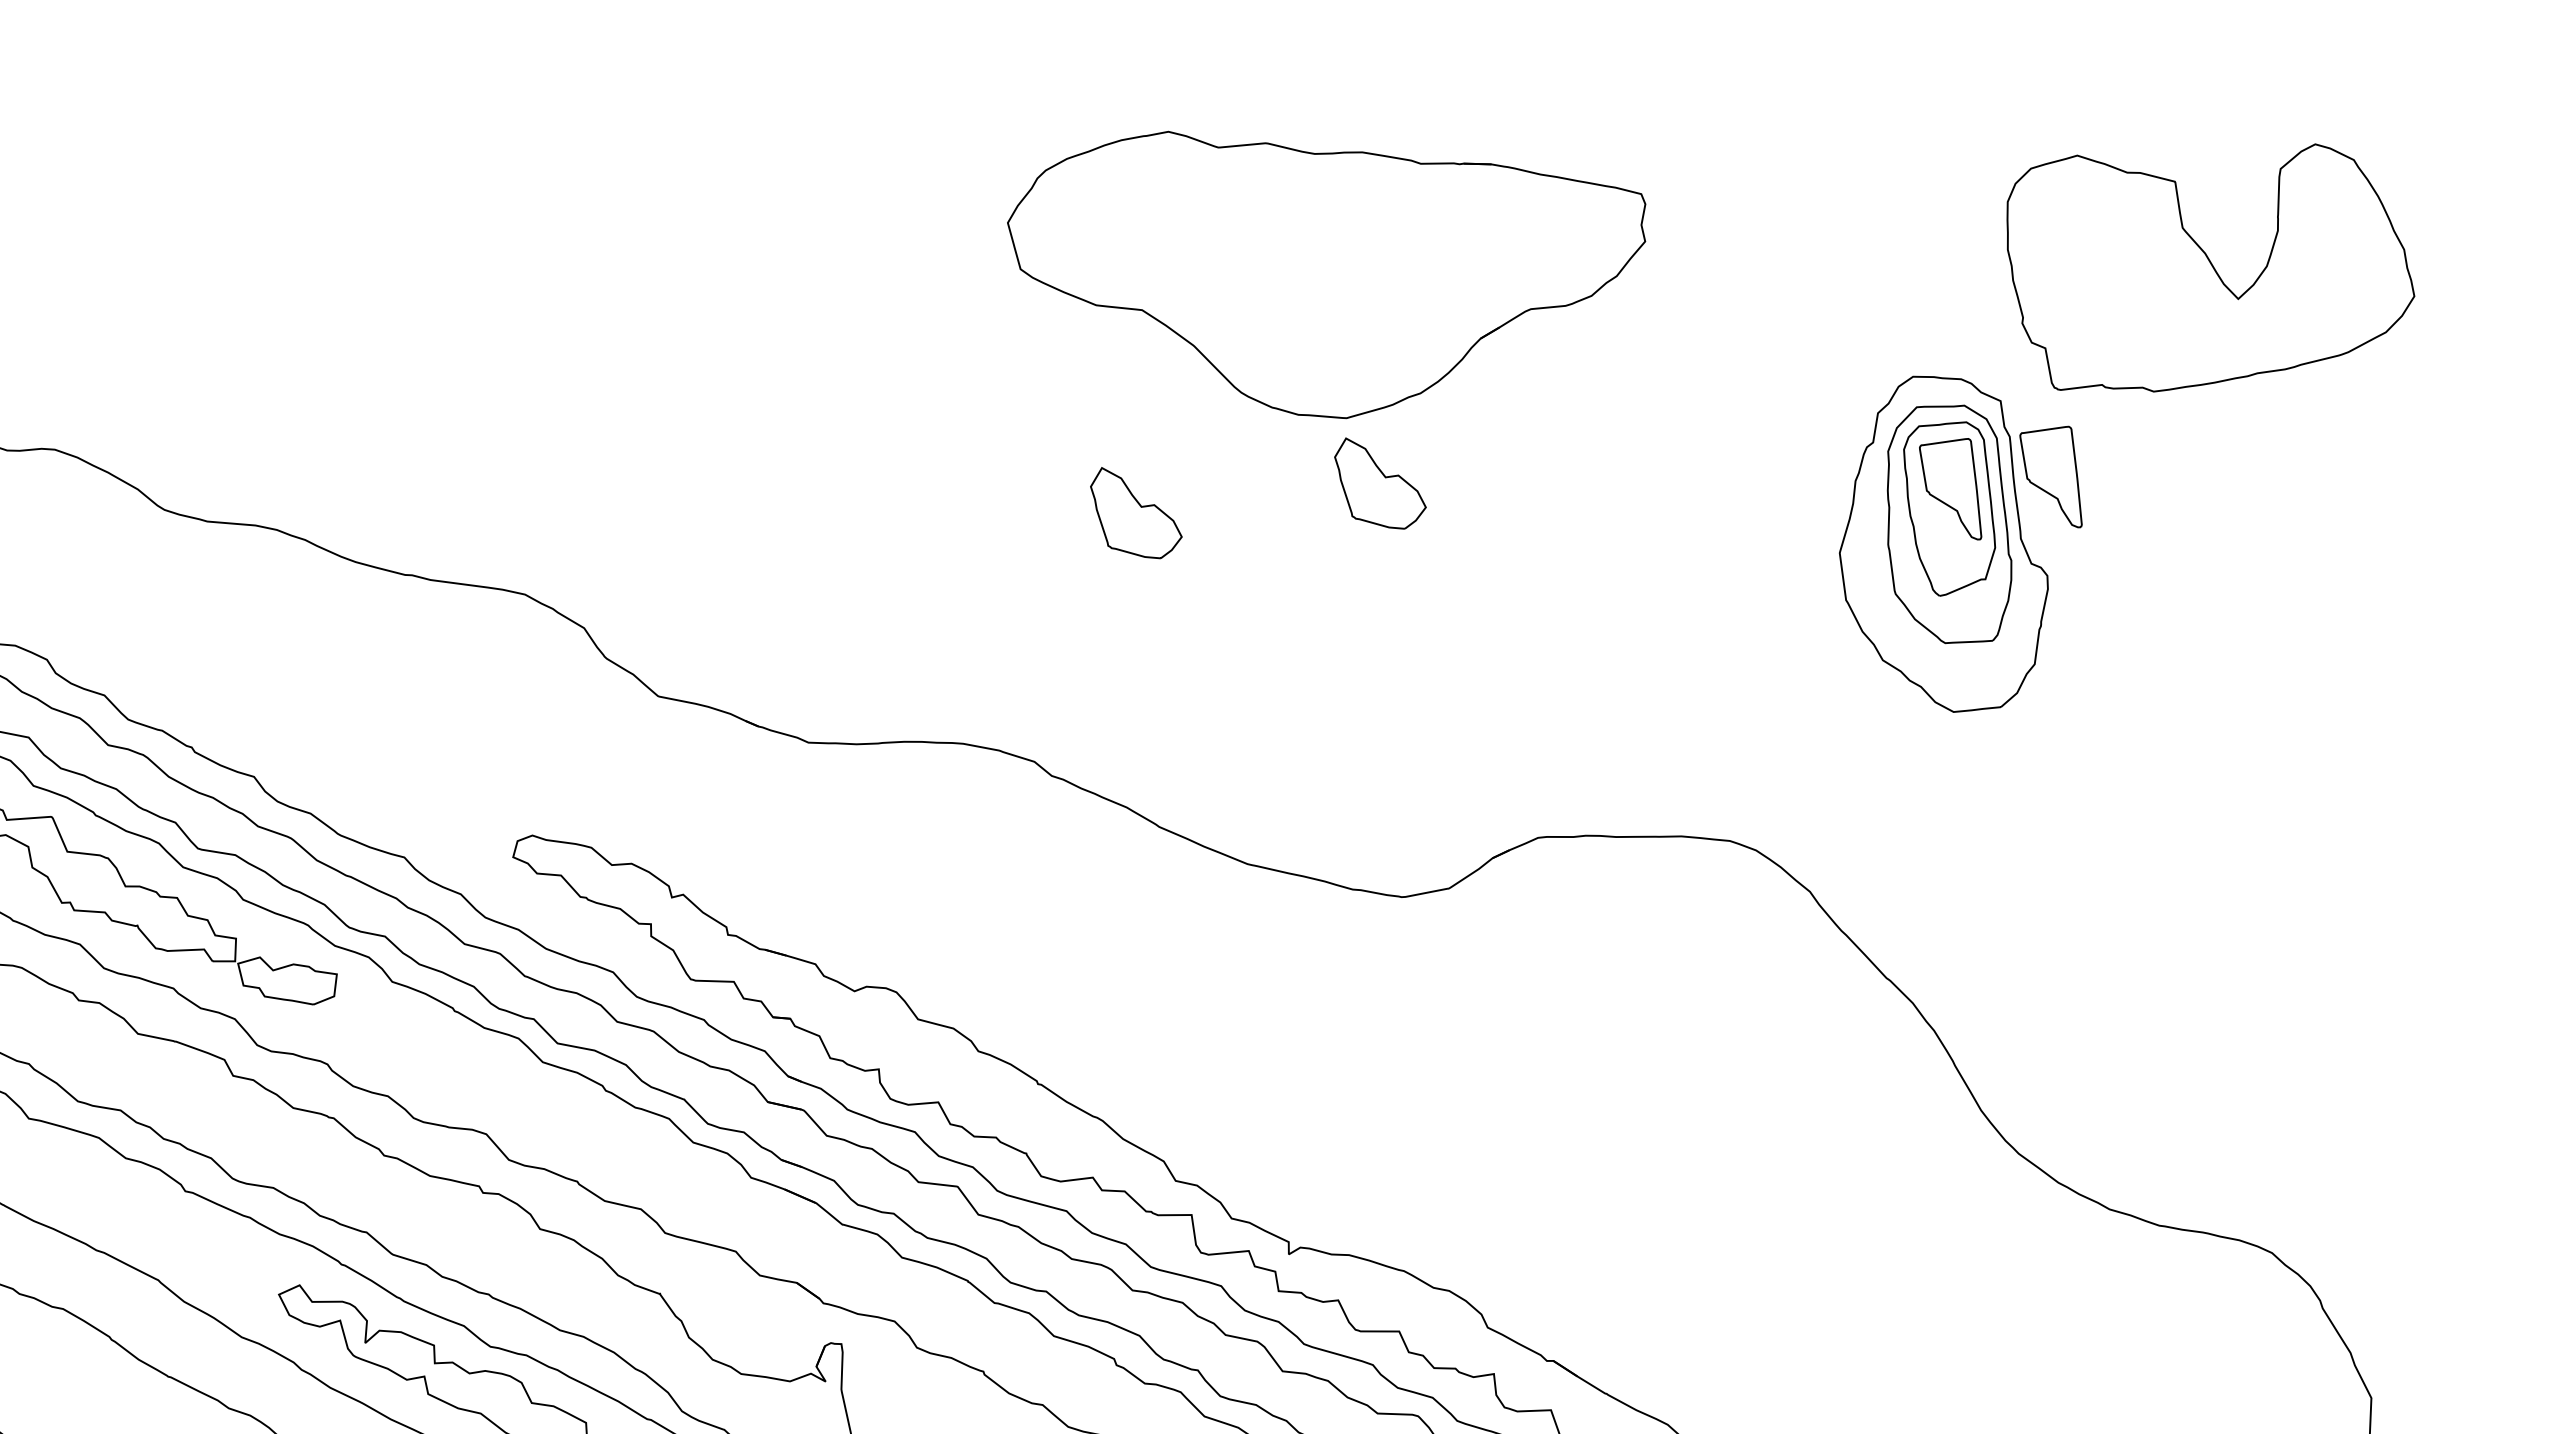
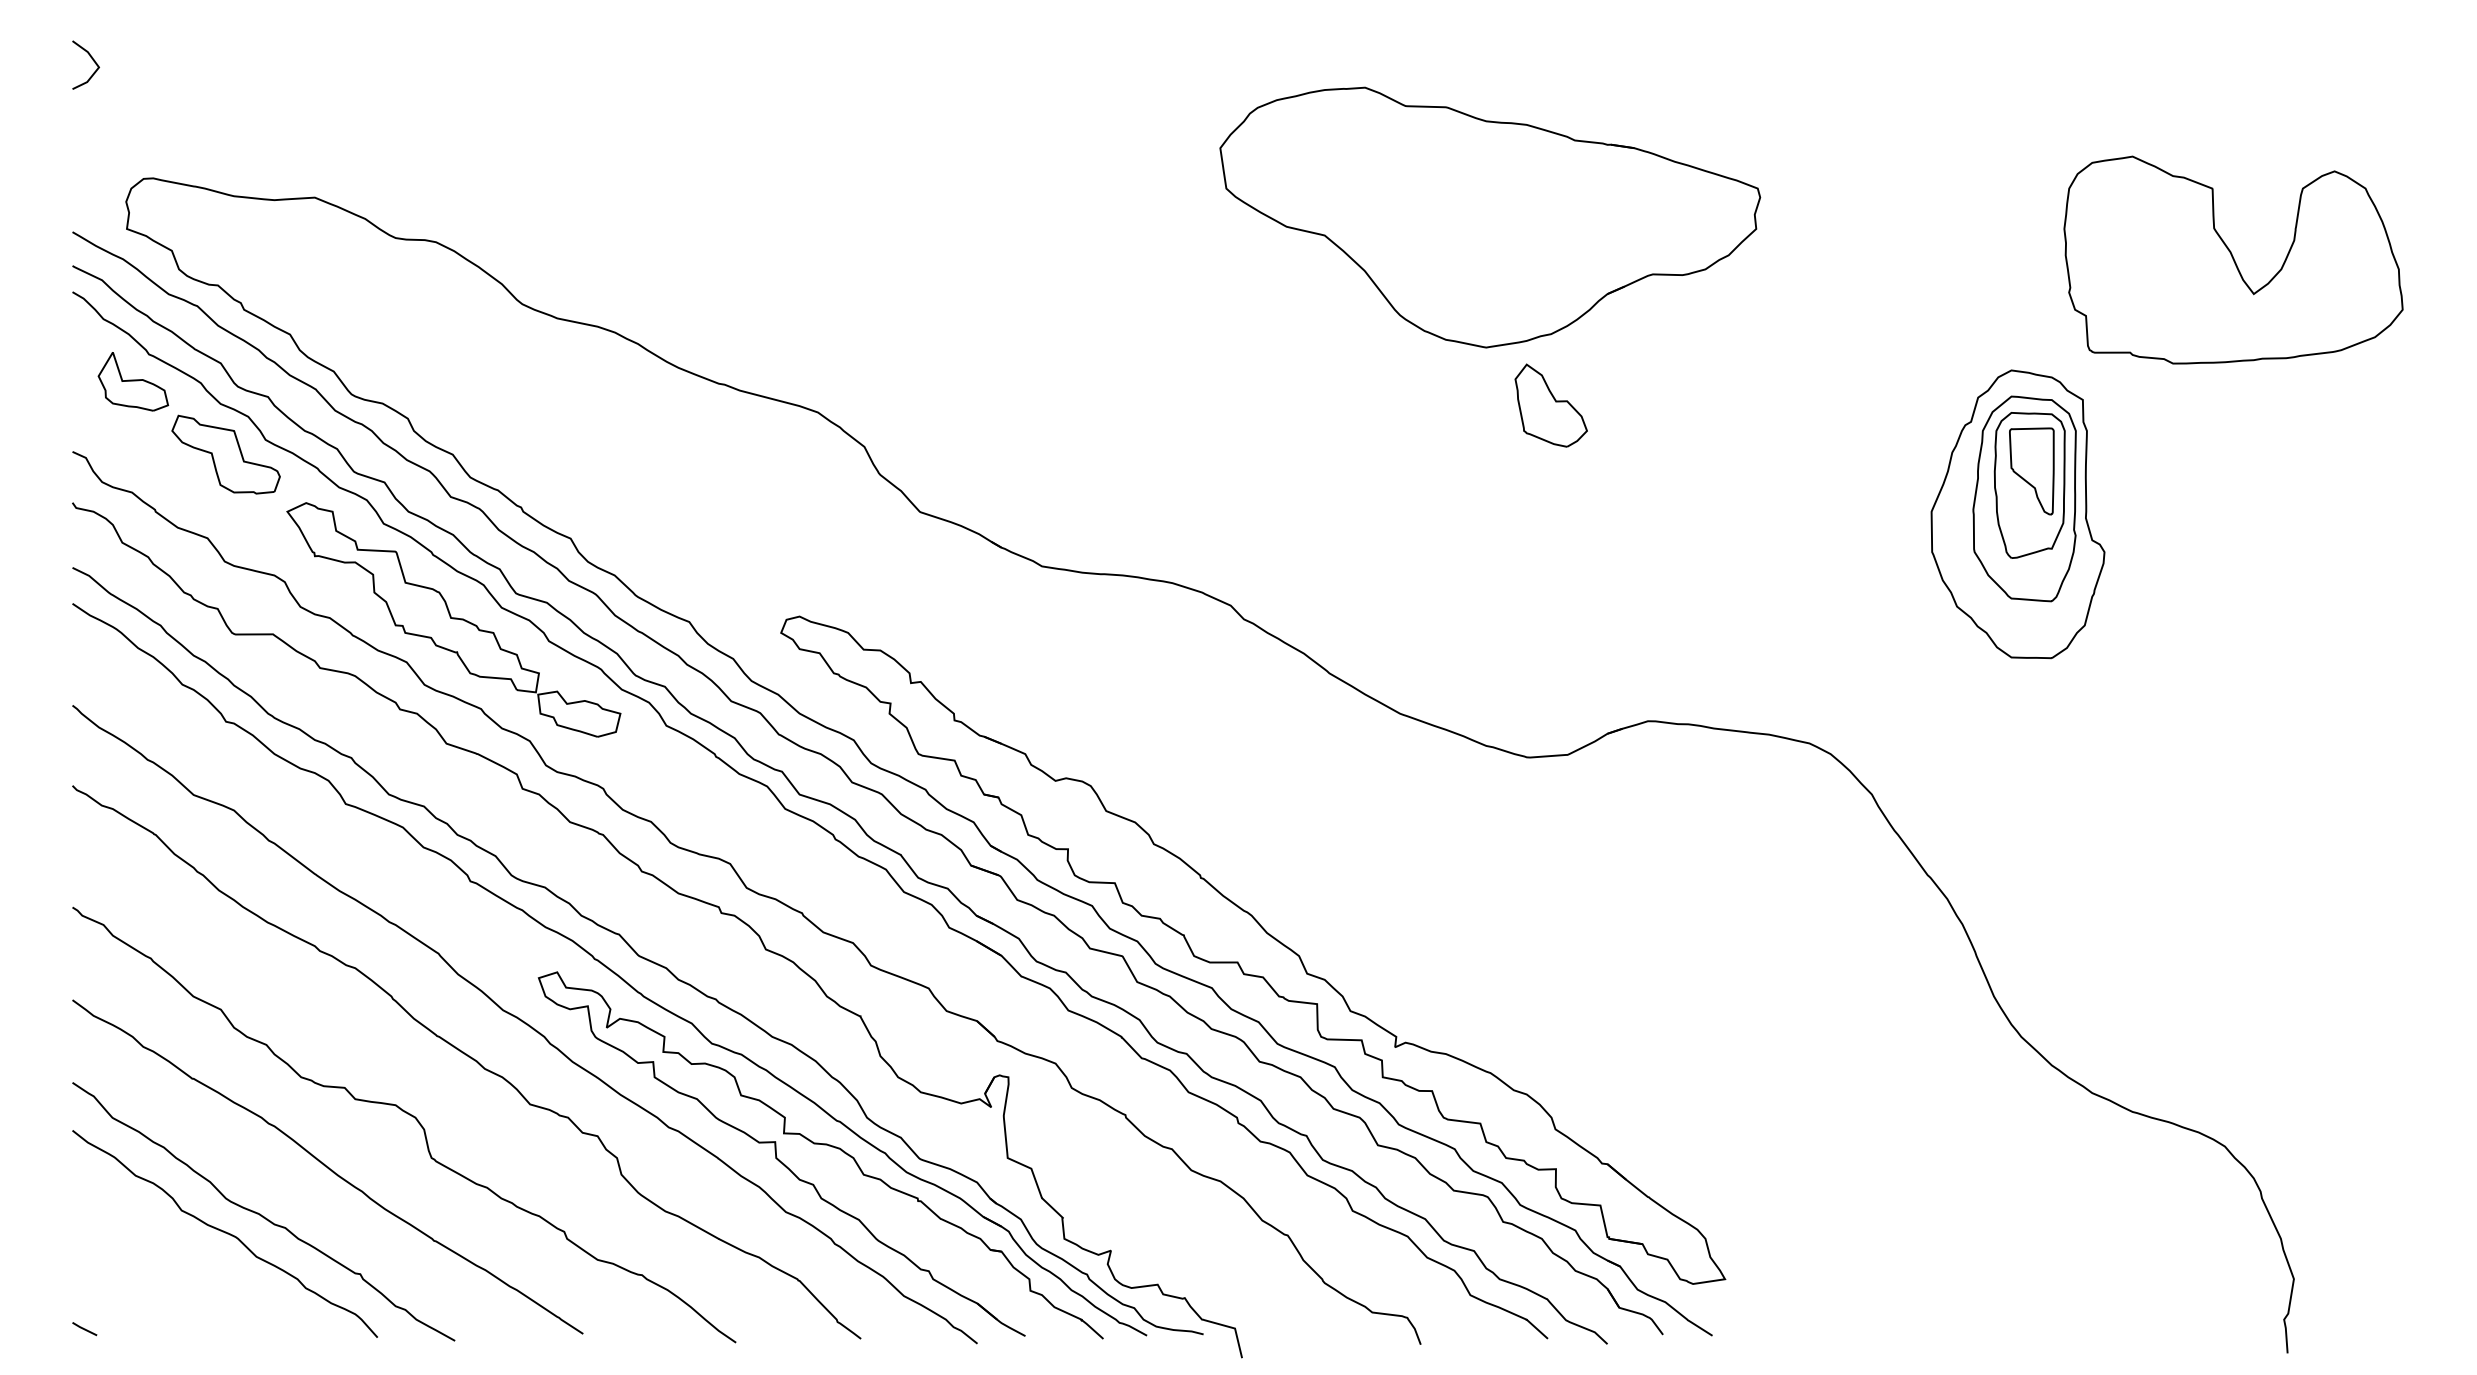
part: (2209, 261) -> (2233, 259), moved
part: (1333, 265) -> (1490, 217), moved
part: (2051, 479) -> (2117, 471), removed
part: (1135, 512) -> (1341, 405), removed

